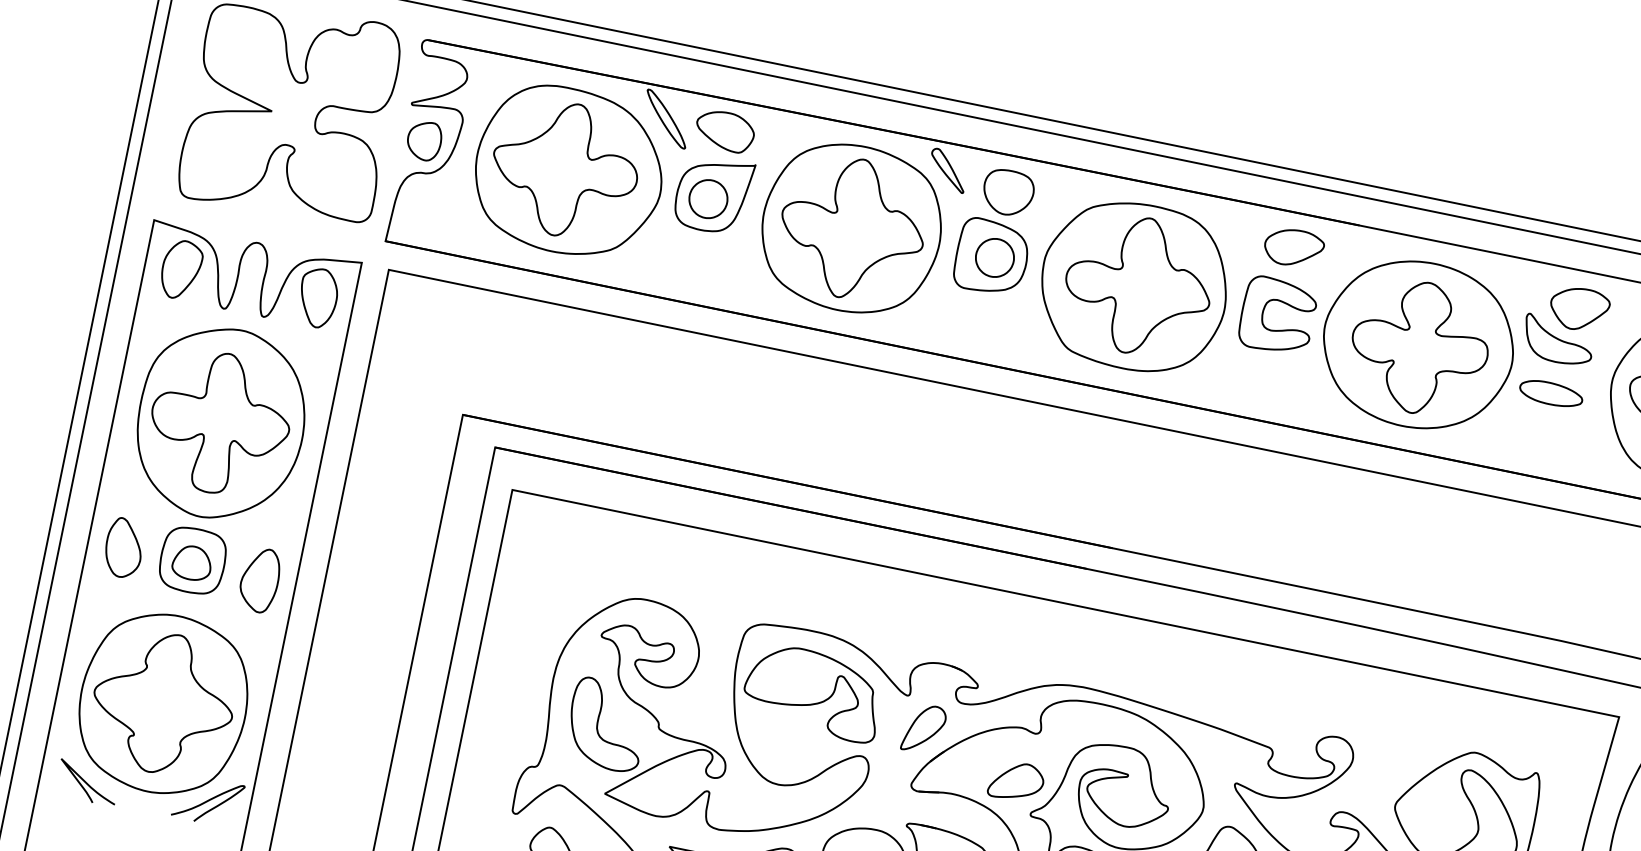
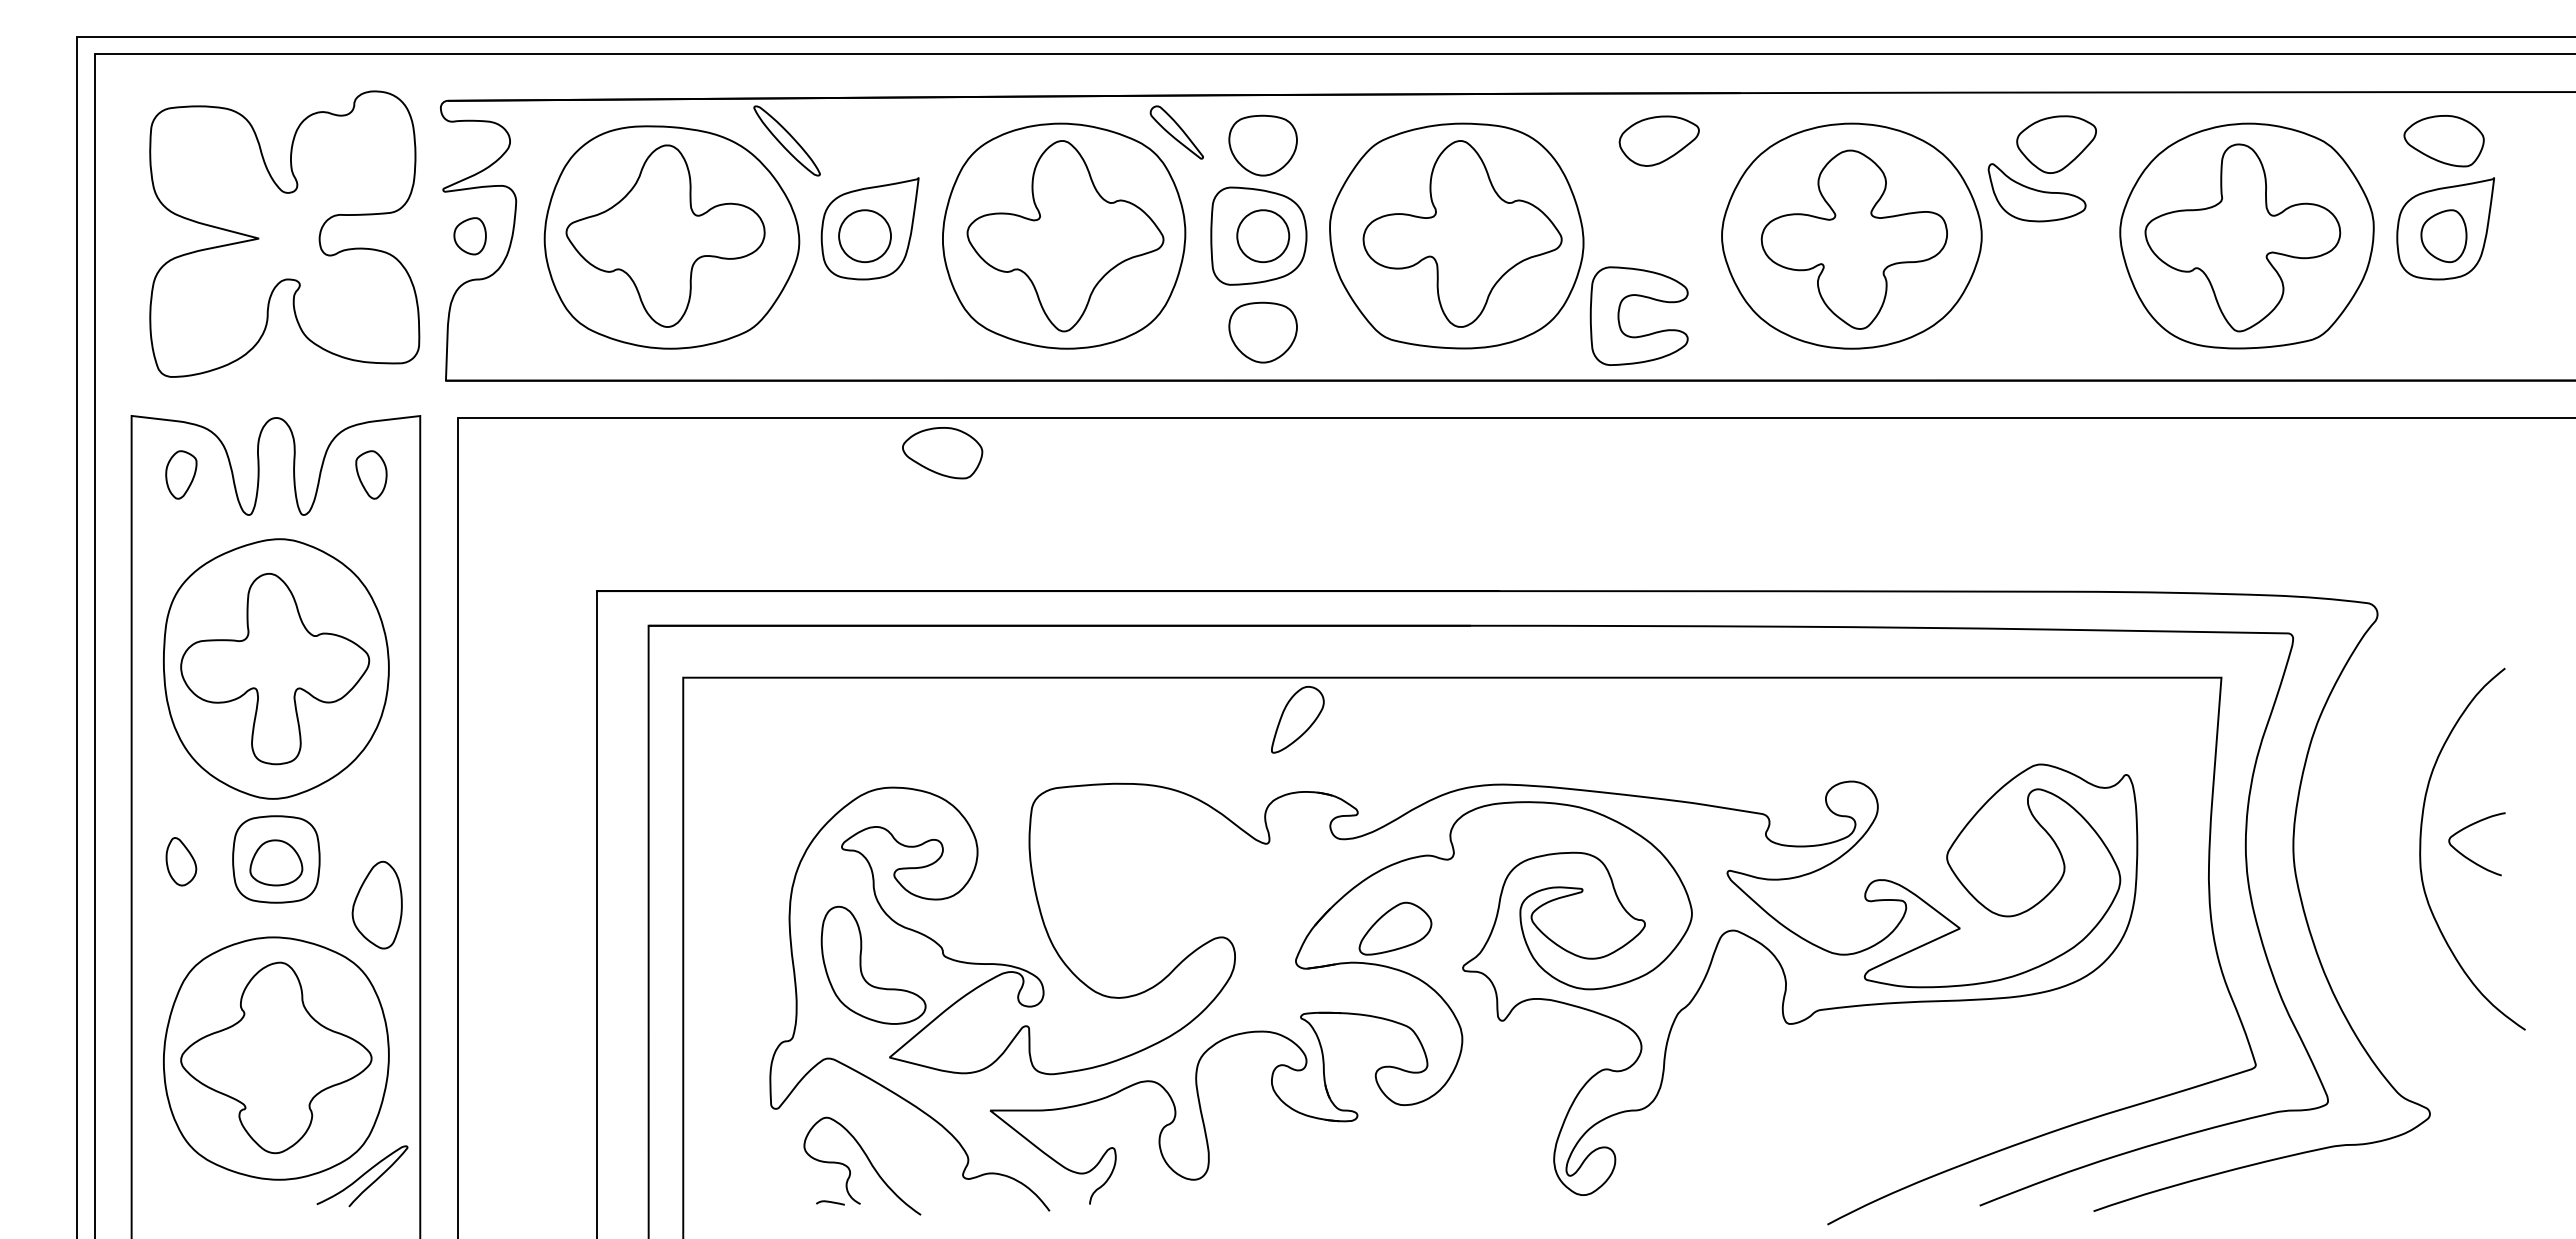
part: (724, 131) -> (942, 453), moved
part: (423, 140) -> (469, 236), size x0.7
part: (181, 269) -> (181, 474), size x0.6
part: (318, 297) -> (371, 474), size x0.6
part: (1282, 303) -> (1642, 297), moved
part: (980, 327) -> (1262, 332), added
part: (1551, 393) -> (2042, 264), removed
part: (124, 548) -> (181, 861), size x0.6
part: (259, 579) -> (376, 904), moved
part: (813, 691) -> (1140, 864), removed
part: (924, 728) -> (1297, 719), moved
part: (1016, 781) -> (1395, 928), moved
curve: (86, 782) -> (195, 1184), removed

